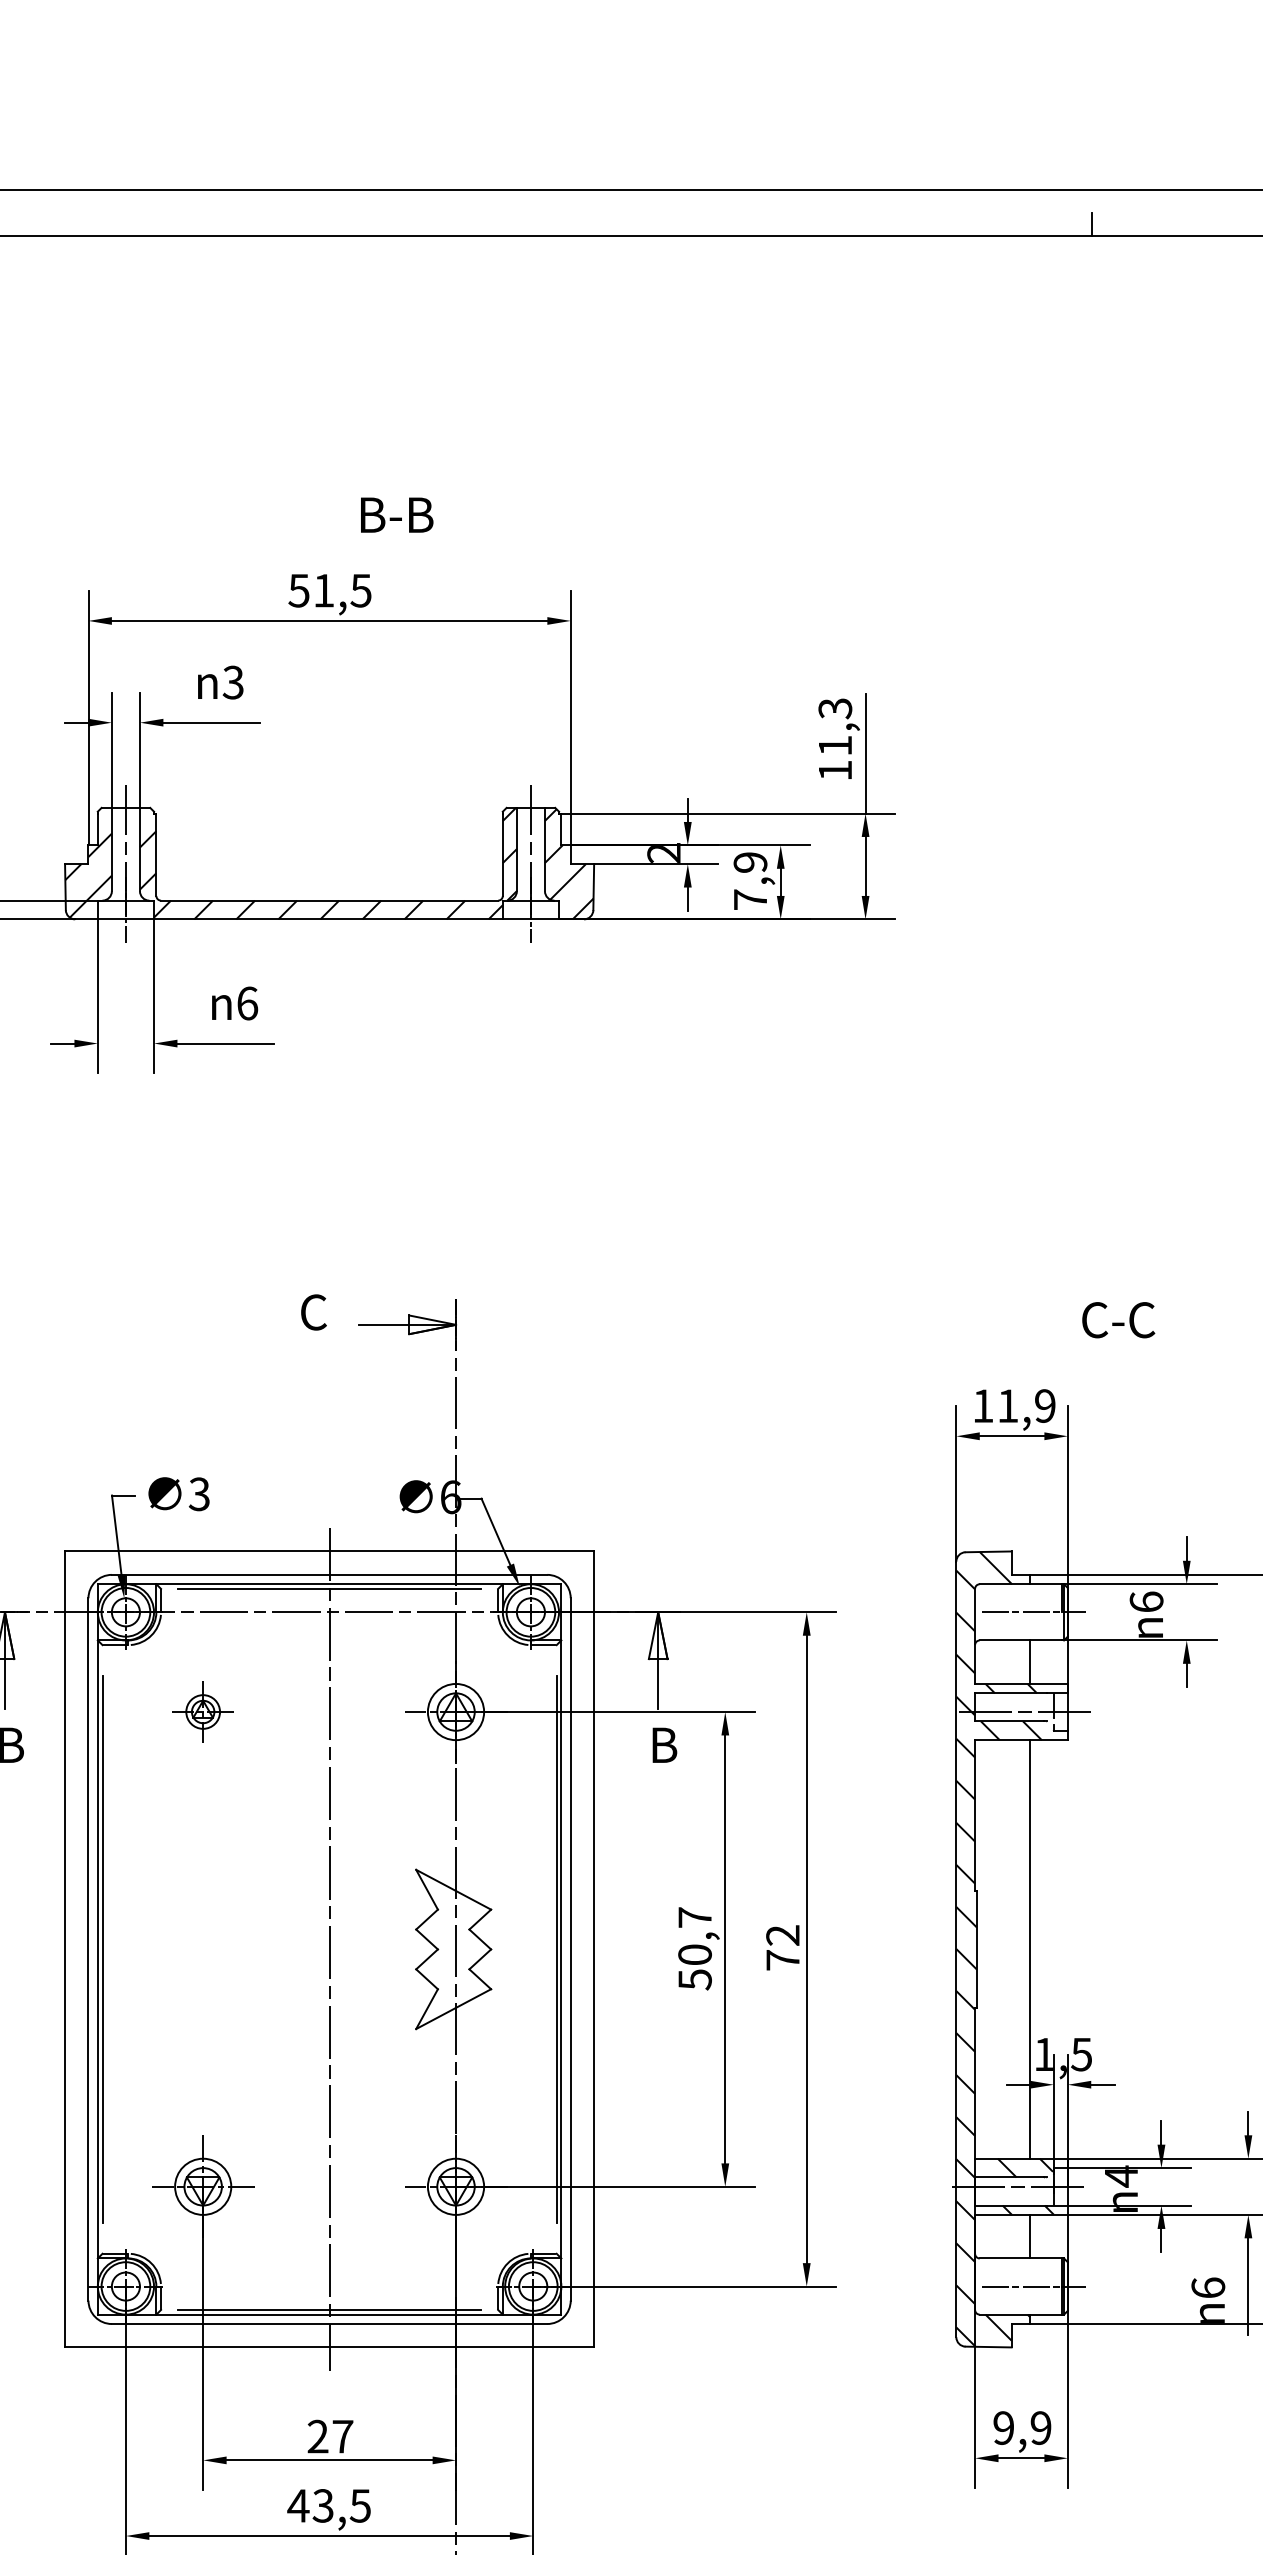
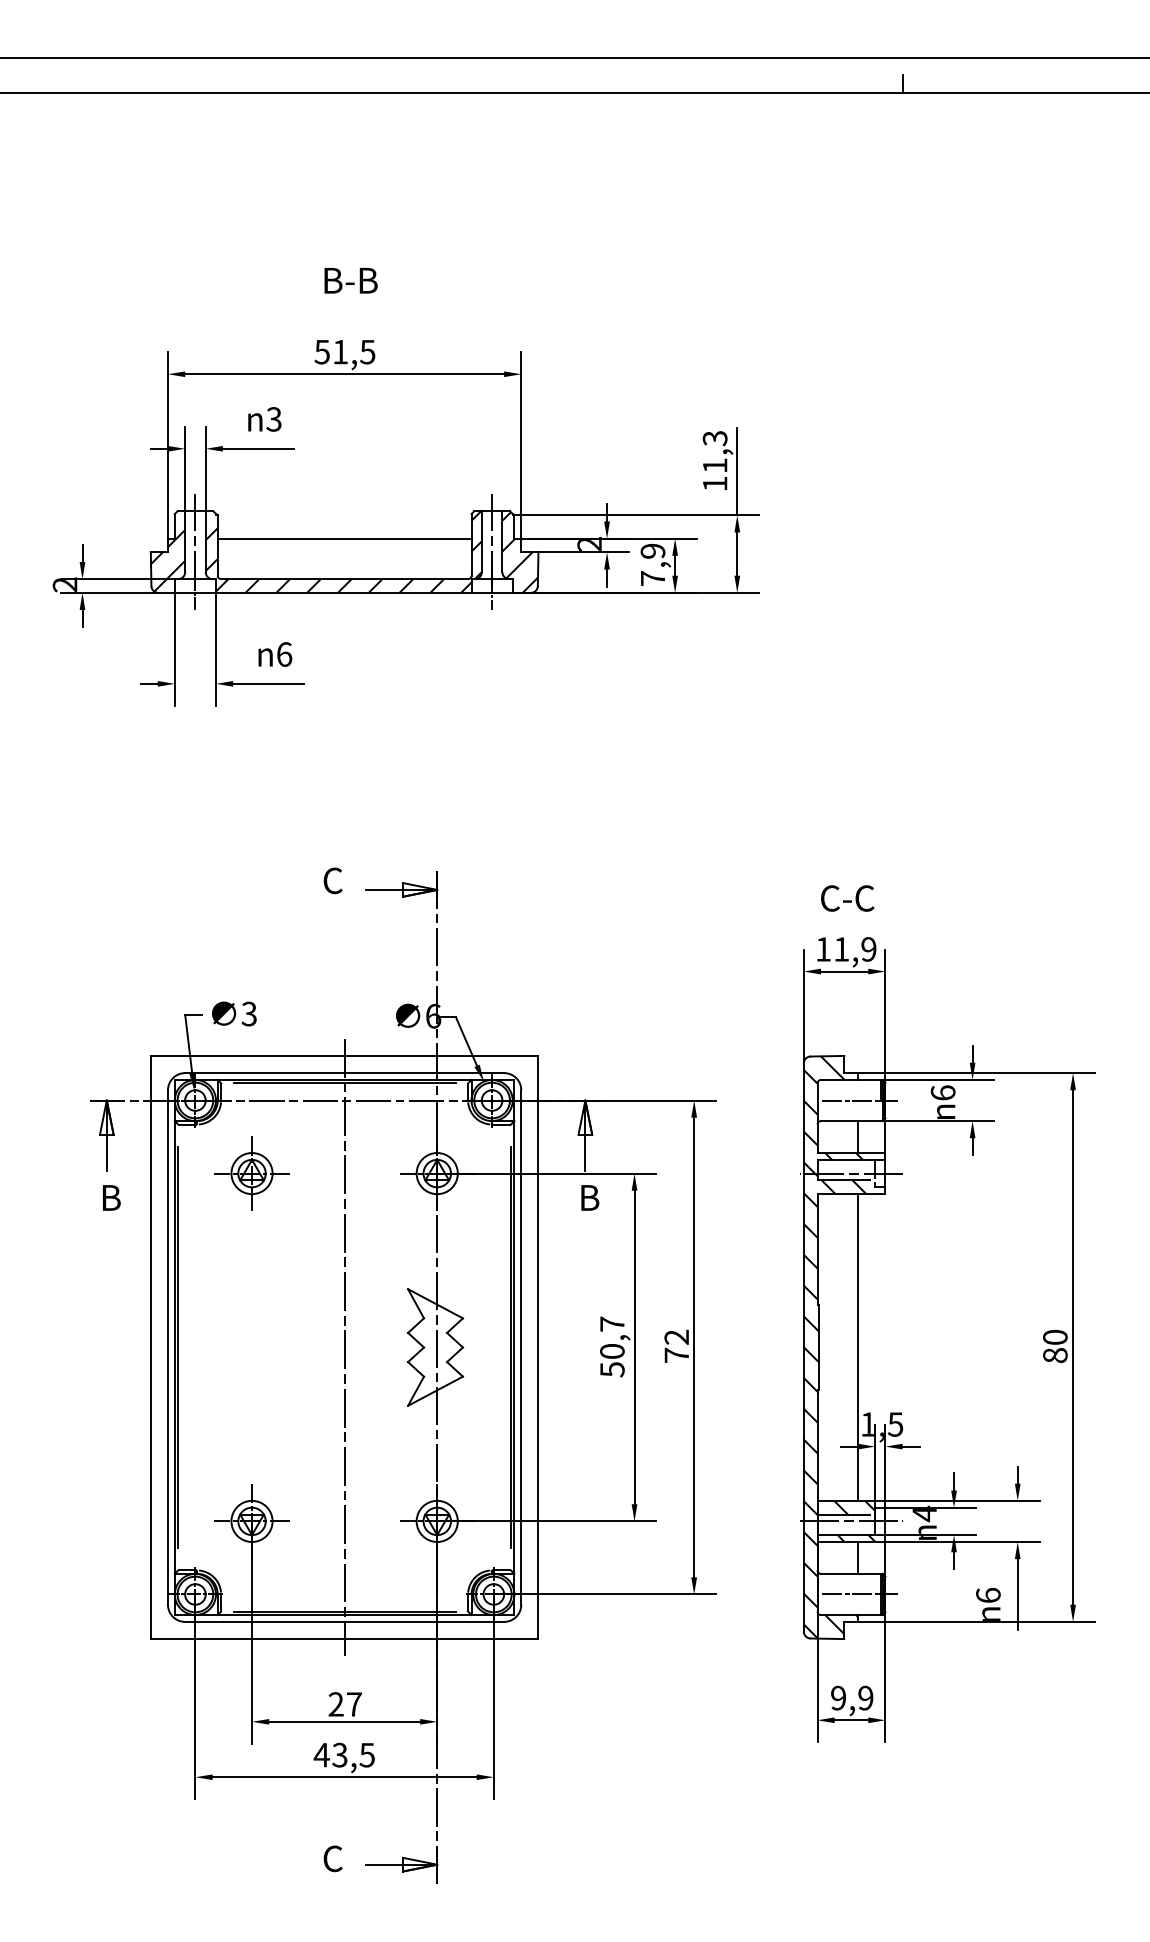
text: (396, 514) -> (350, 280), moved
line: (329, 845) -> (344, 538), added
text: (1118, 1320) -> (847, 898), moved
part: (202, 1711) -> (251, 1173), size x1.67

